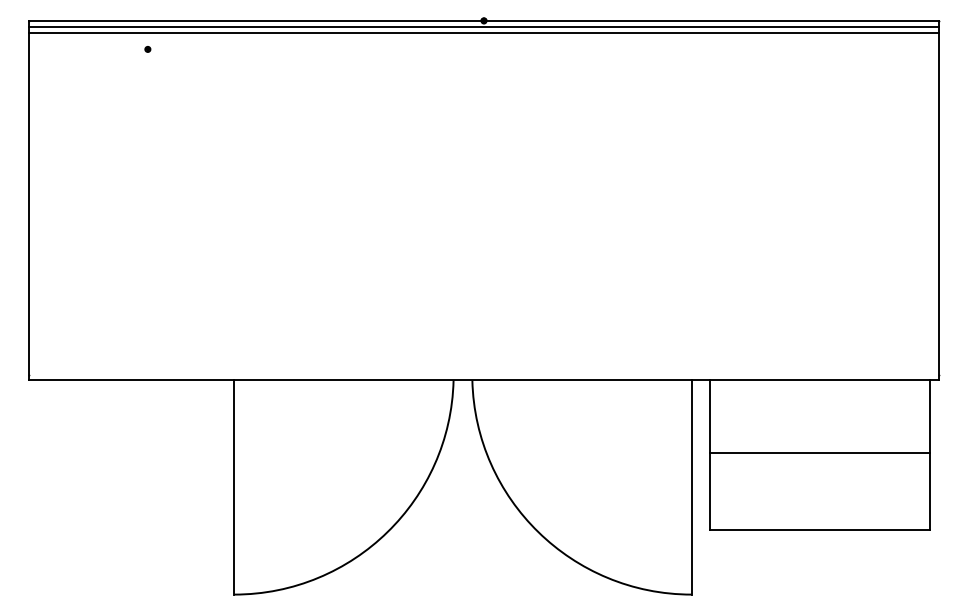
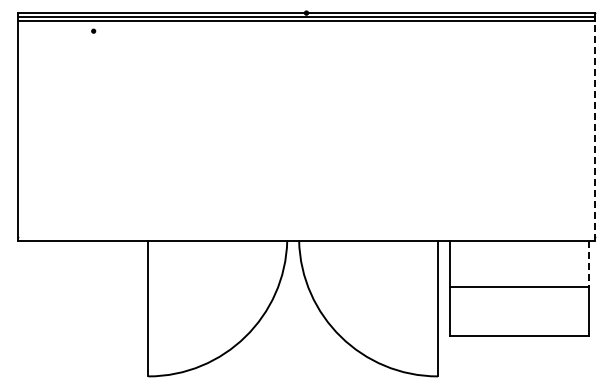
line: (938, 206) -> (594, 130), solid -> dashed
line: (929, 416) -> (588, 263), solid -> dashed

